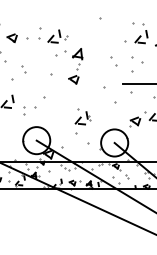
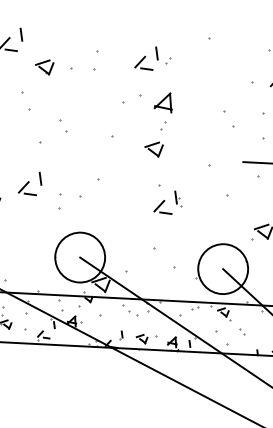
part: (57, 36) -> (152, 58), moved
part: (82, 116) -> (167, 199), moved

